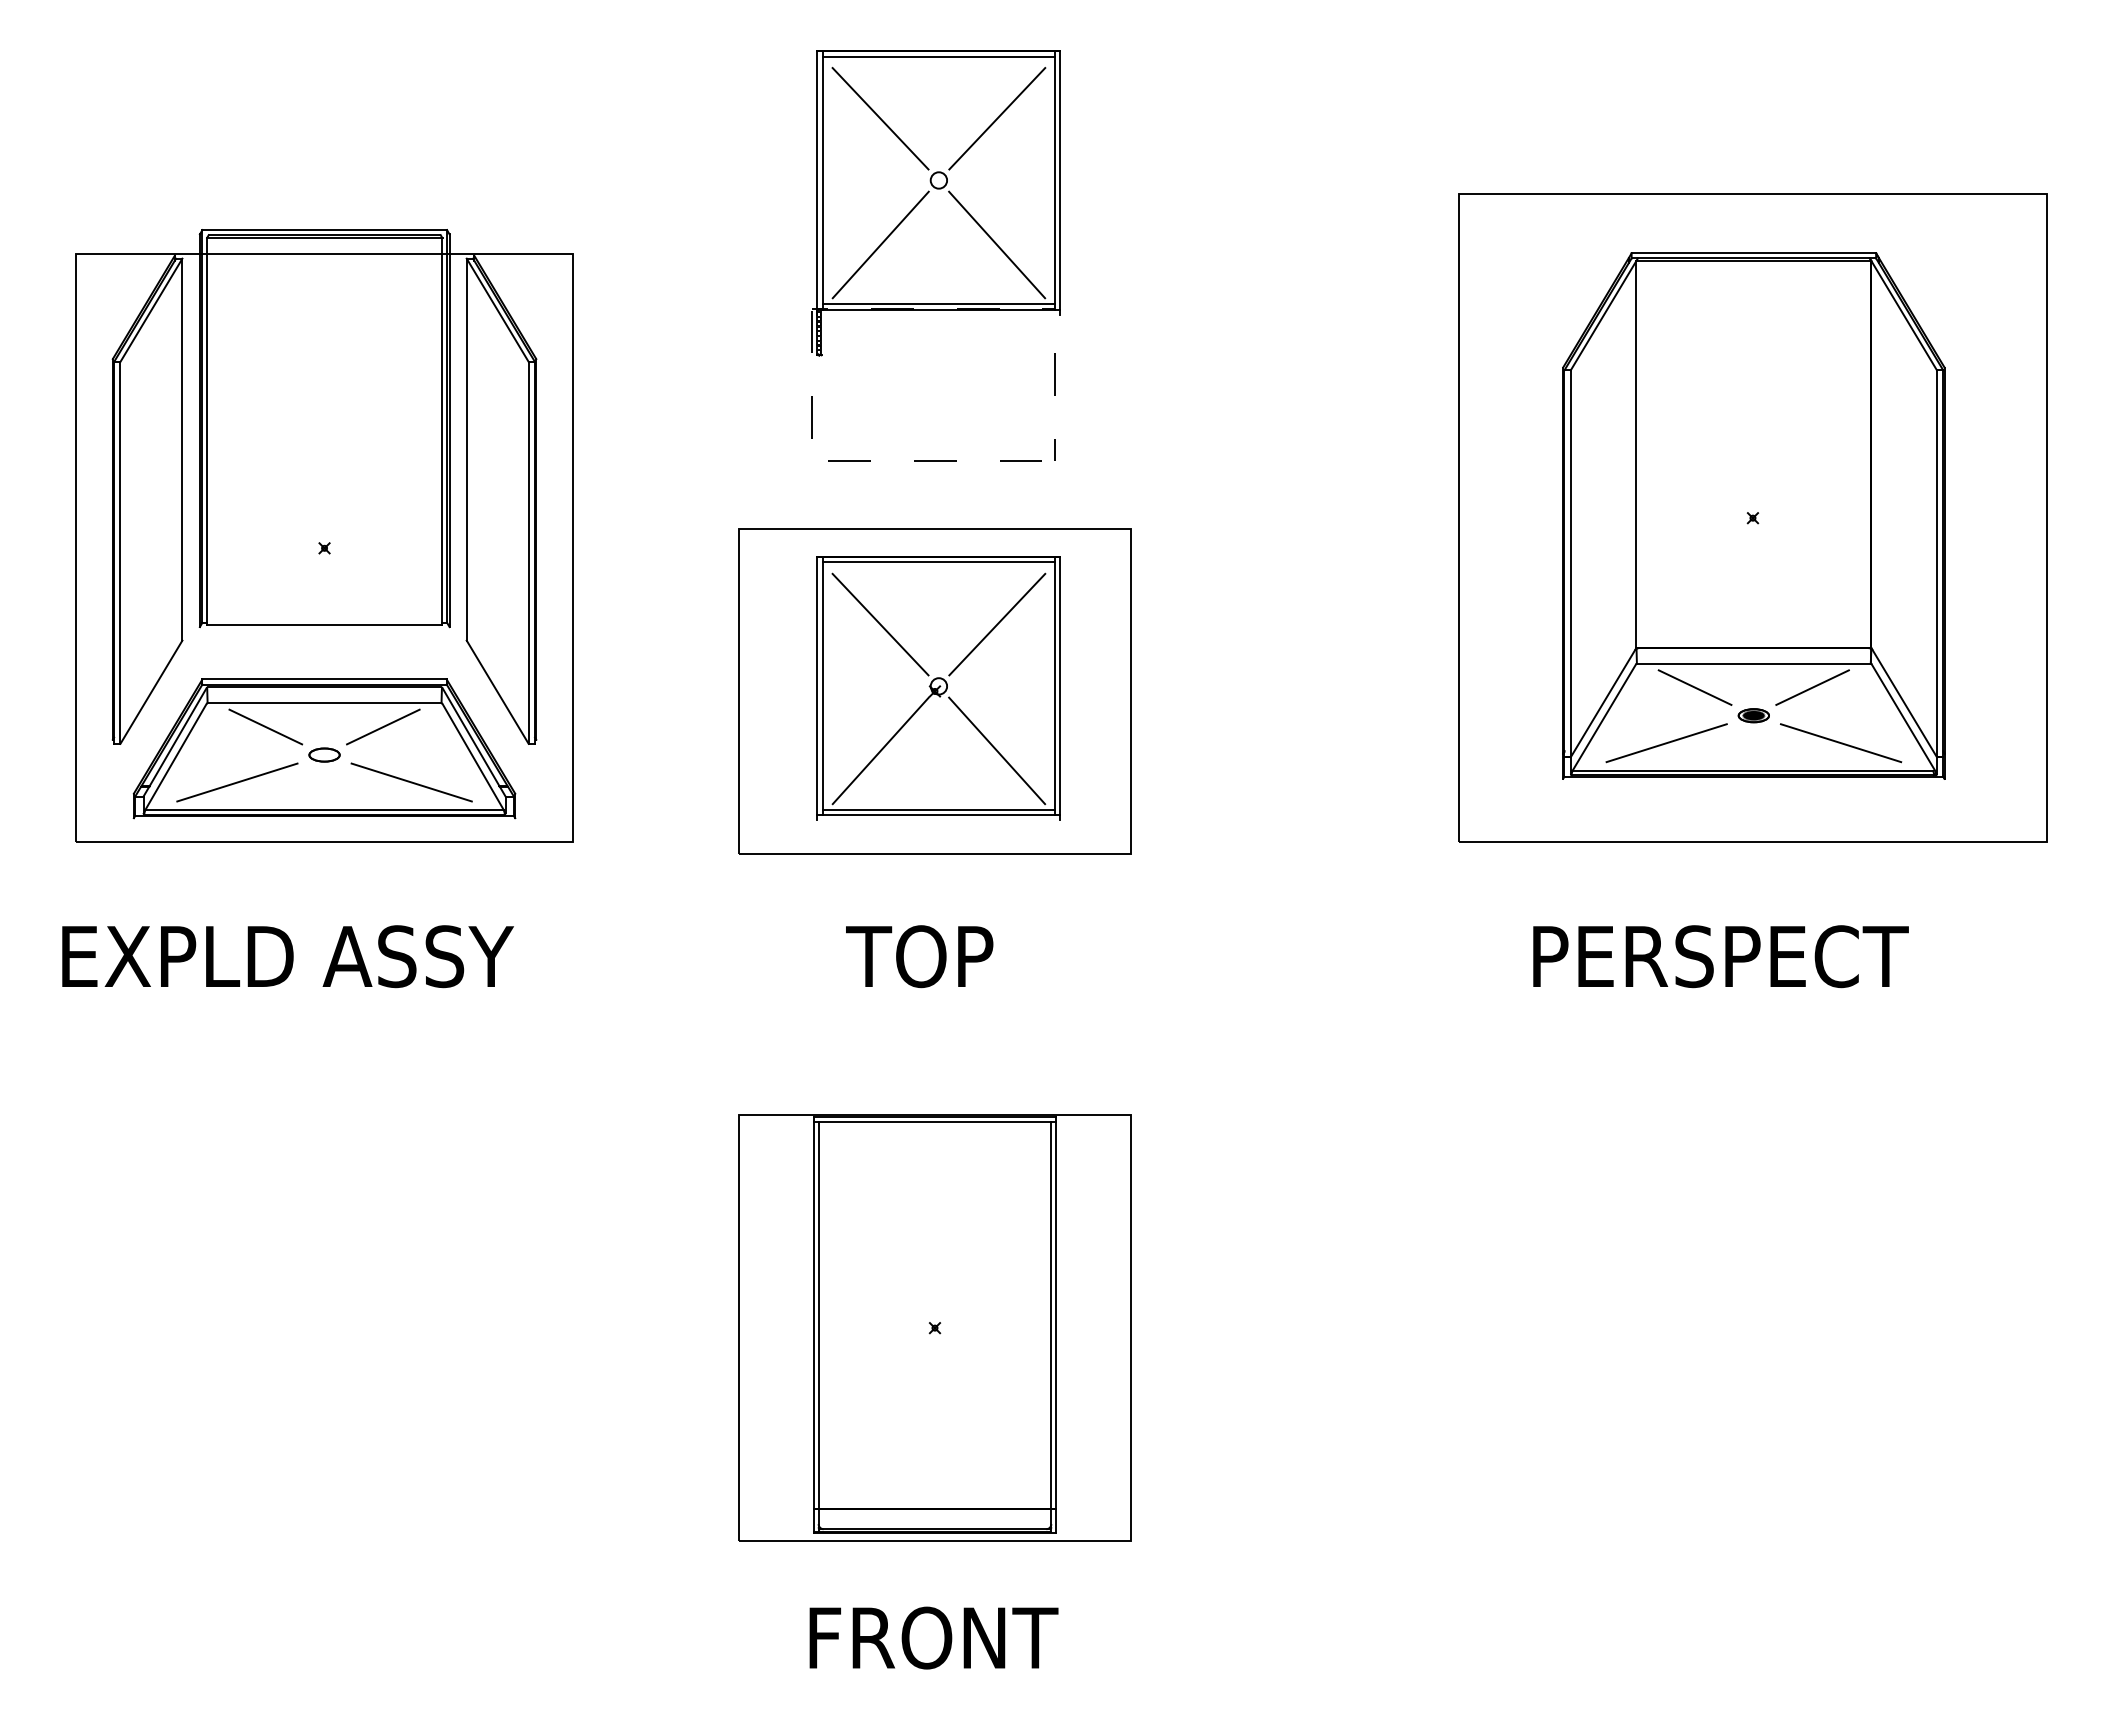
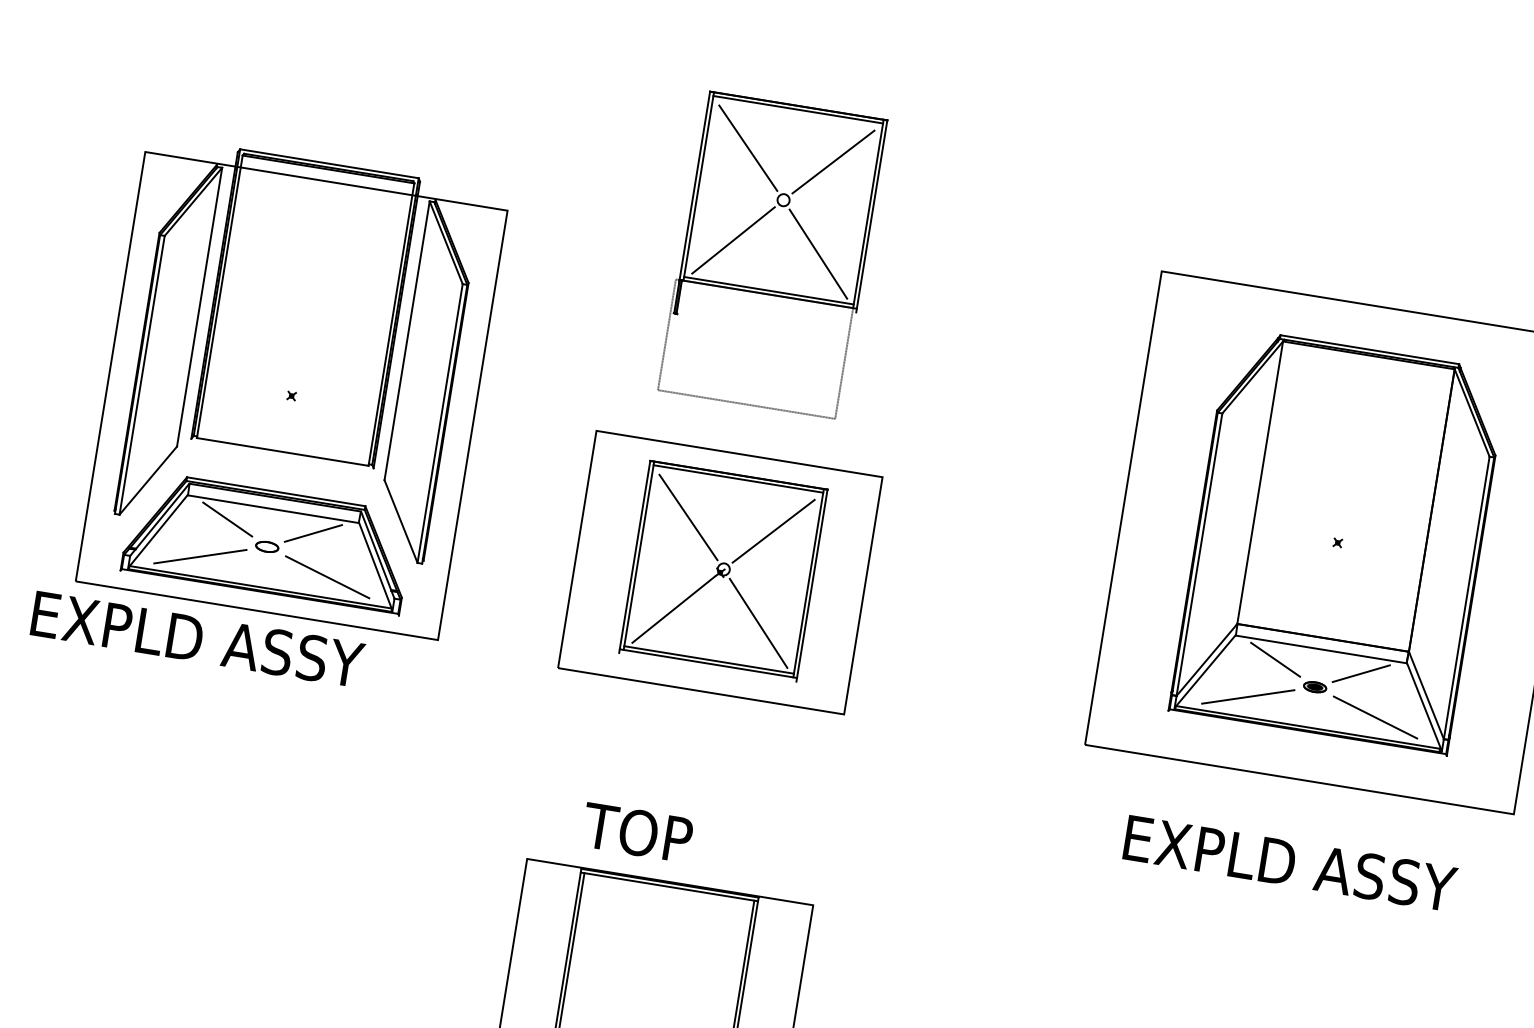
text: (287, 956) -> (197, 639), moved
text: (919, 956) -> (637, 832), moved
text: (1762, 956) -> (1292, 863), PERSPECT -> EXPLD ASSY

